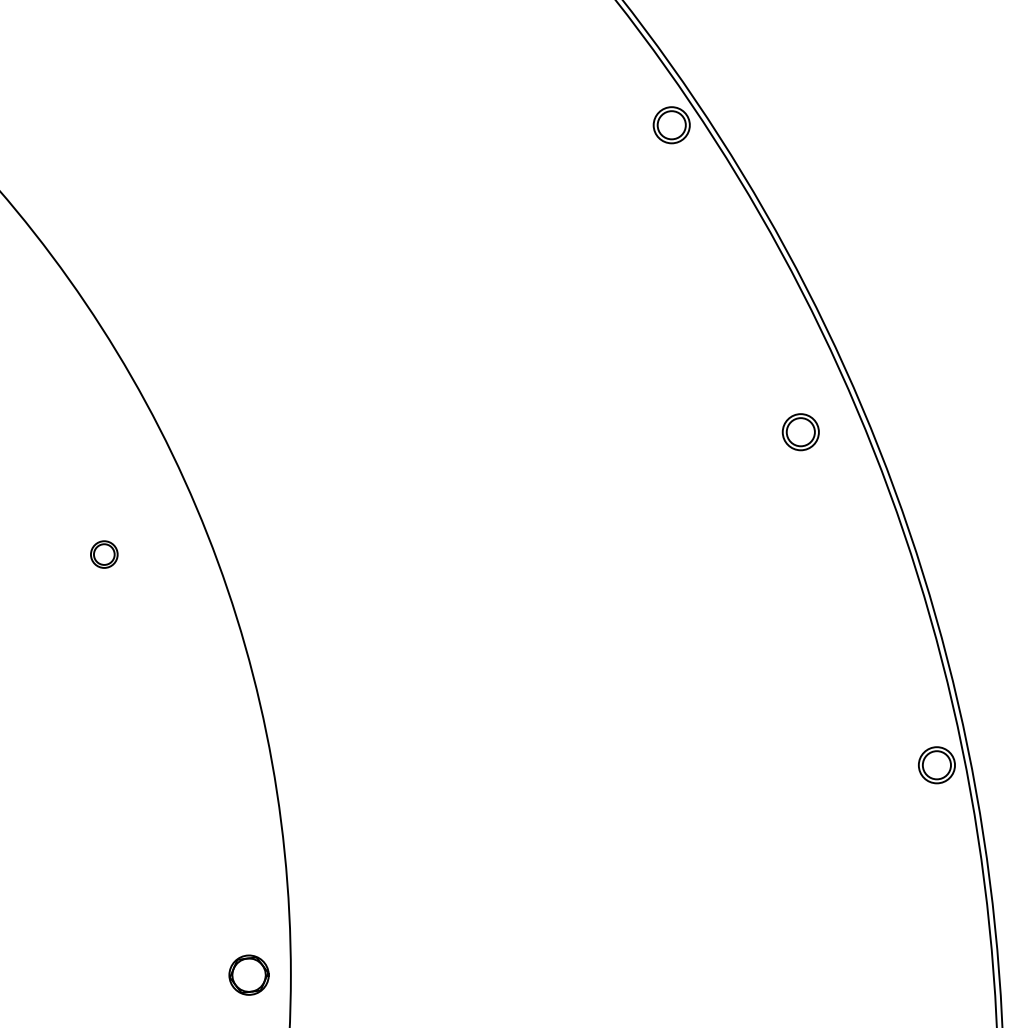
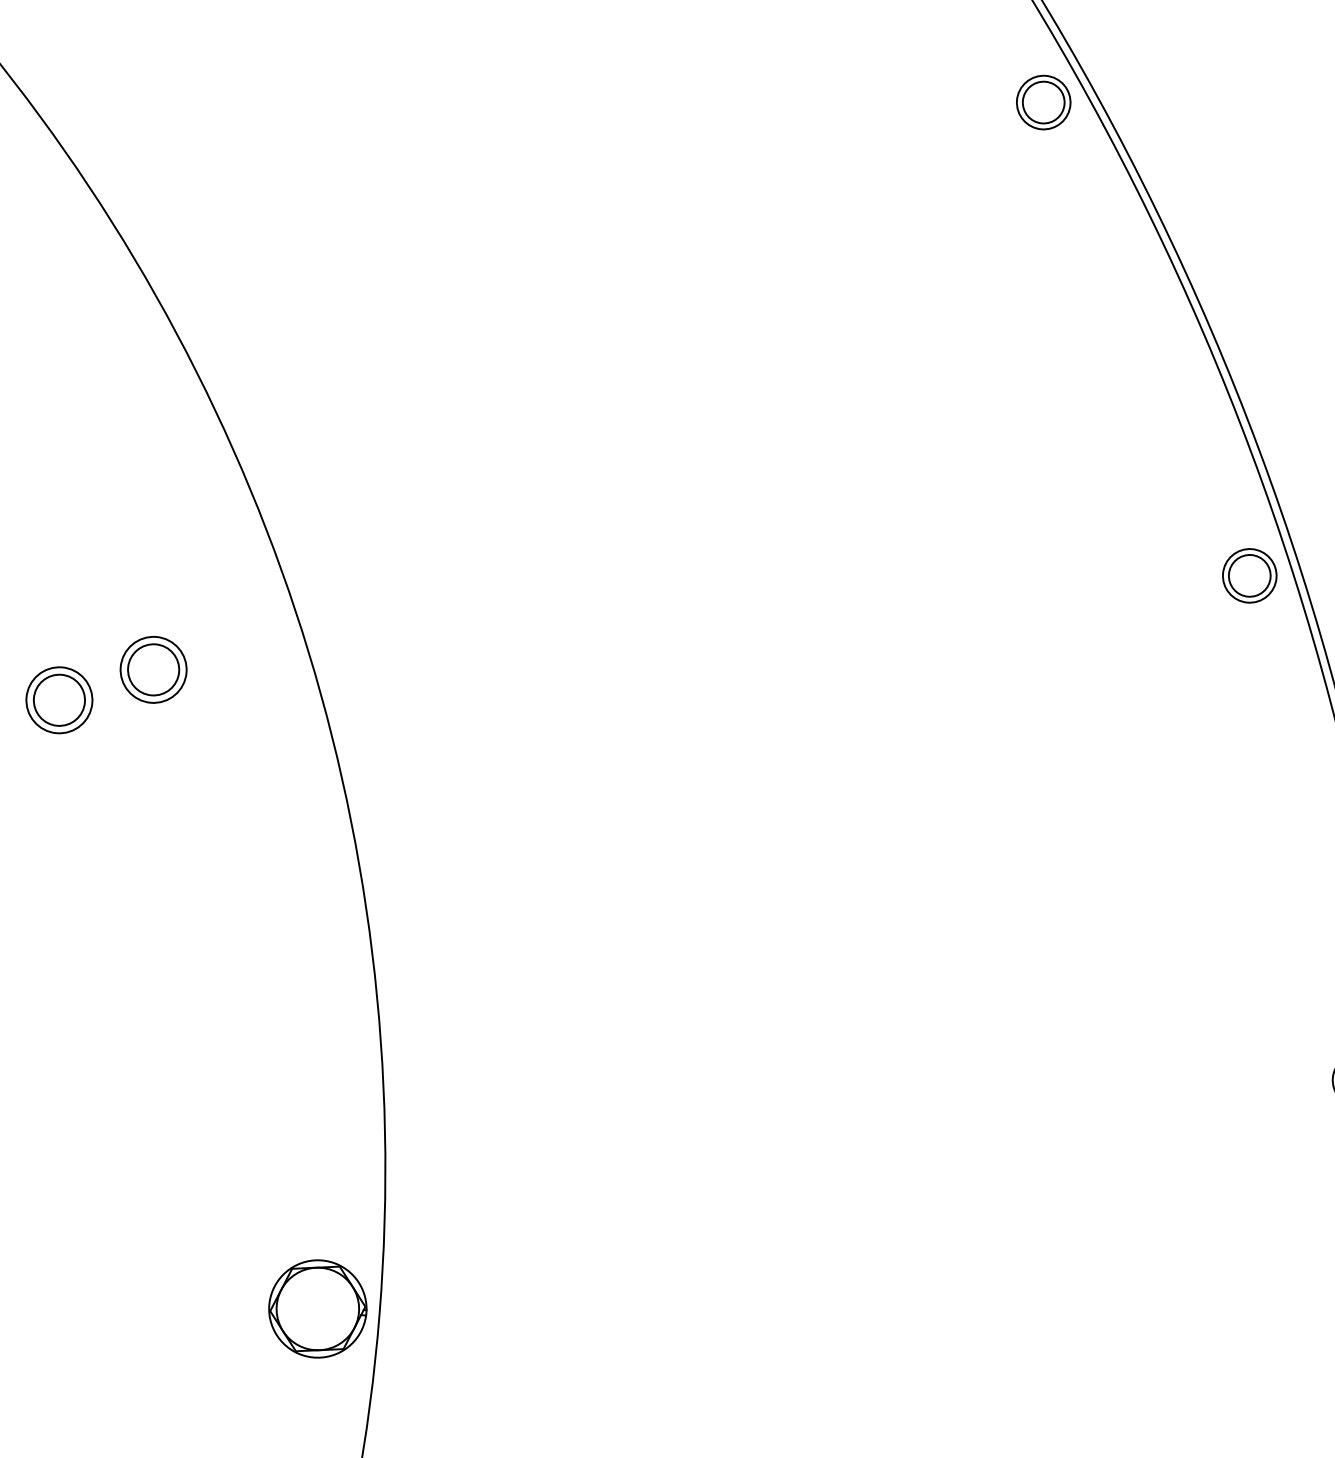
part: (800, 432) -> (1249, 576), moved
part: (104, 554) -> (154, 669), size x1.67
part: (42, 580) -> (59, 700), added
part: (248, 974) -> (316, 1307), size x1.67

